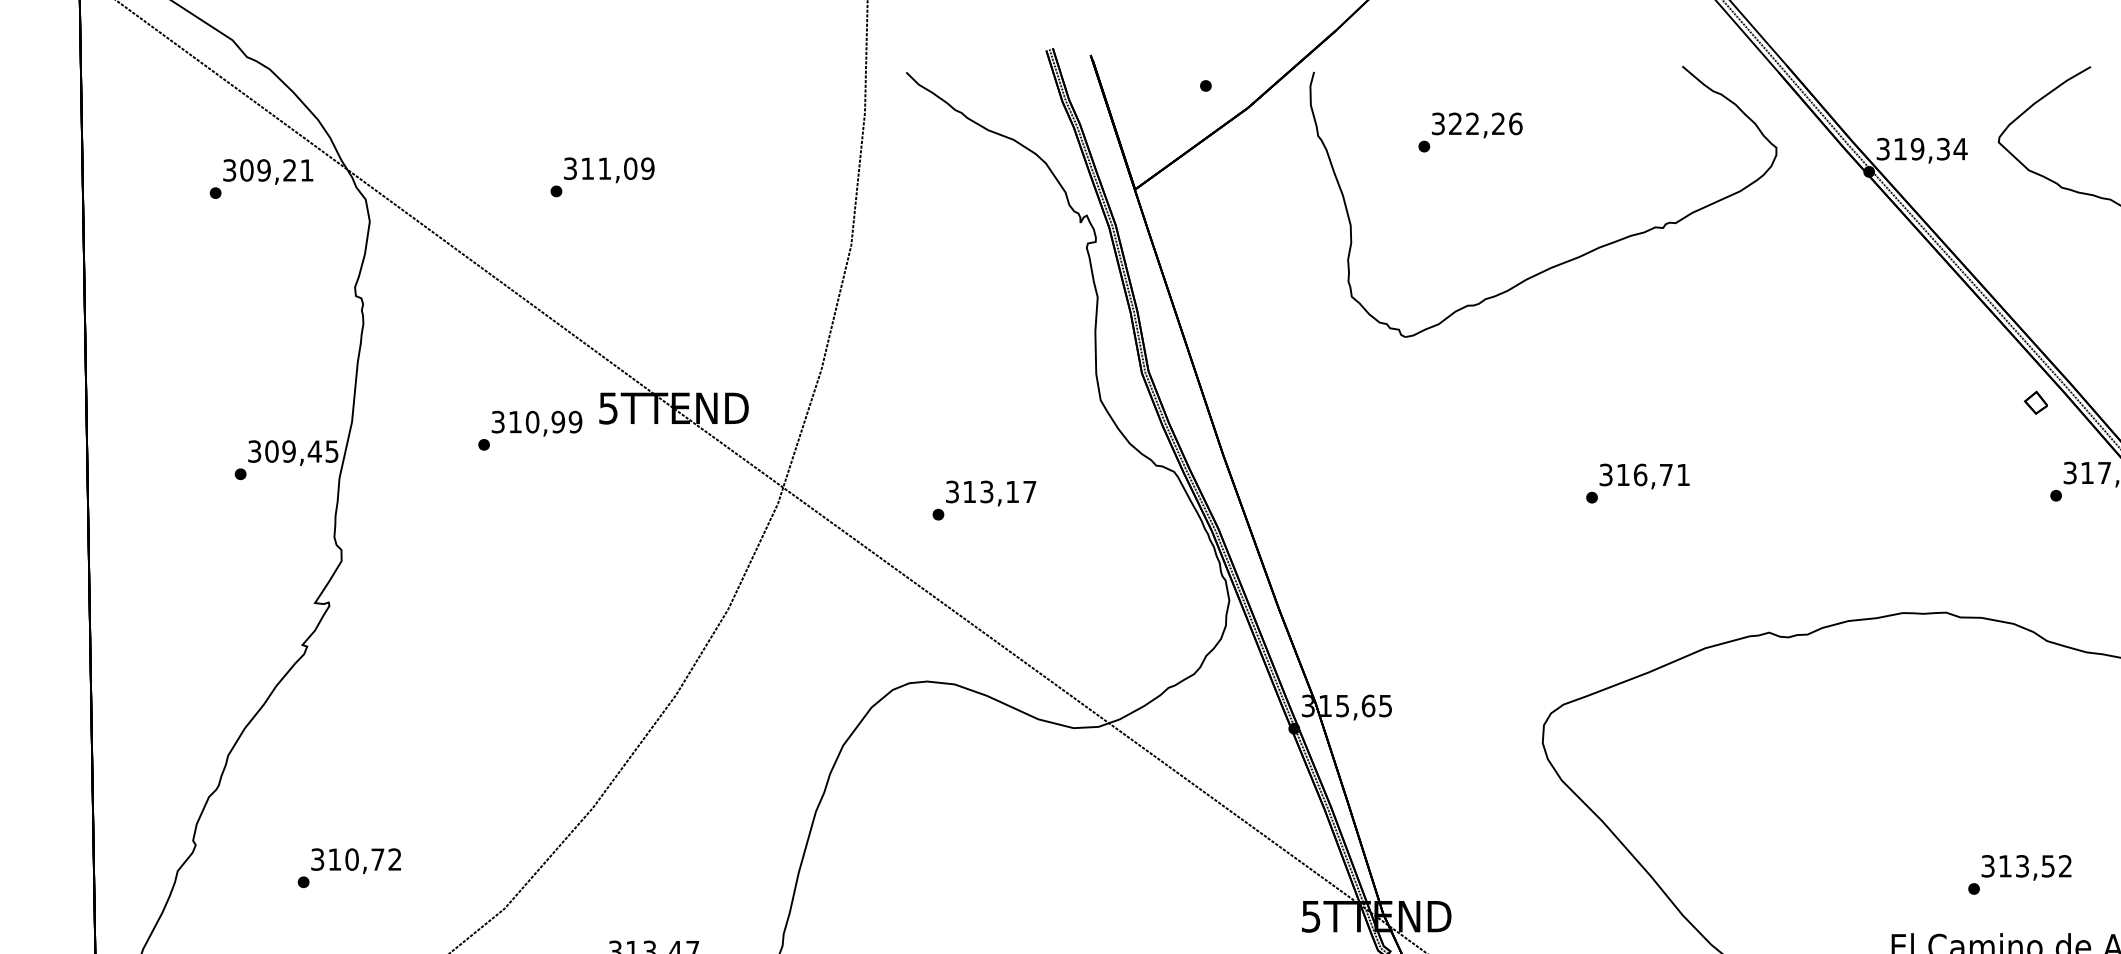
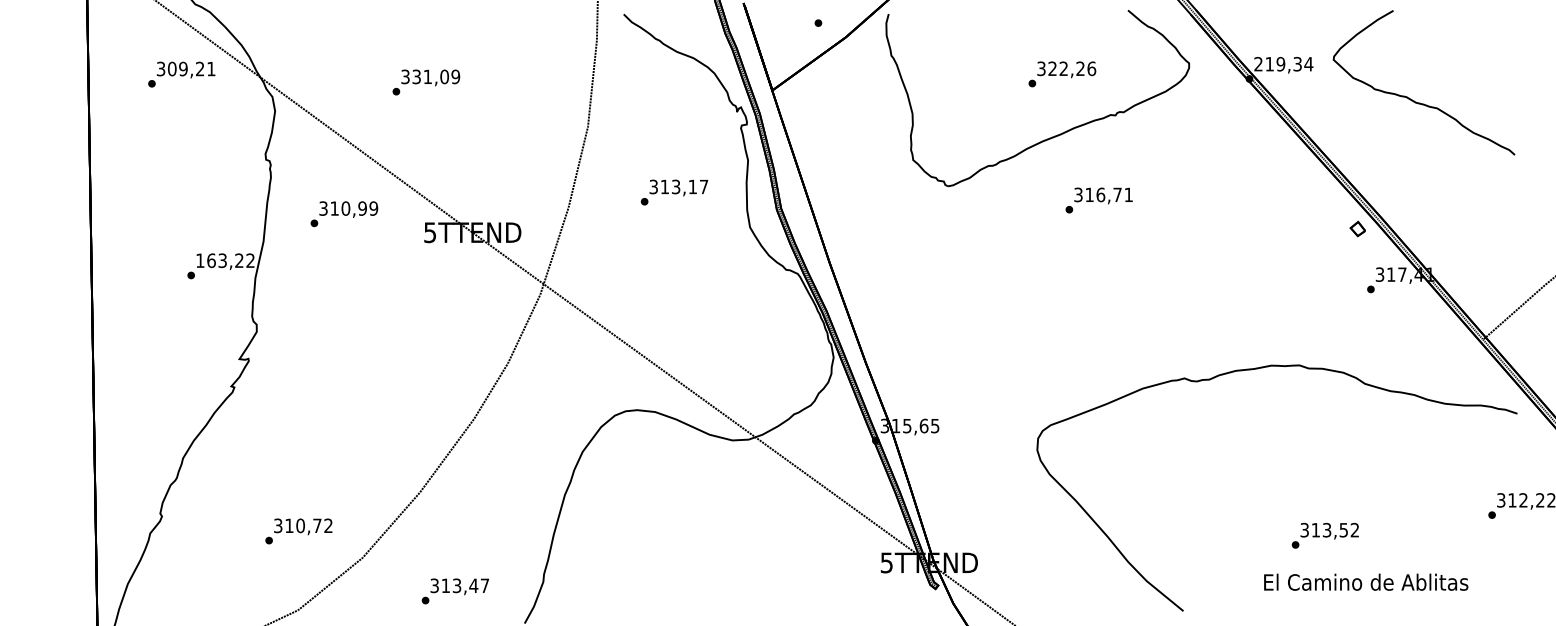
text: (1470, 132) -> (1062, 74), moved
text: (1883, 149) -> (1258, 64), 319,34 -> 219,34
text: (587, 168) -> (416, 76), 311,09 -> 331,09
text: (261, 178) -> (181, 74), moved
text: (530, 431) -> (344, 214), moved
text: (293, 451) -> (225, 260), 309,45 -> 163,22
text: (1636, 483) -> (1098, 200), moved
text: (984, 500) -> (674, 192), moved
text: (348, 868) -> (298, 531), moved
text: (2018, 874) -> (1324, 535), moved

